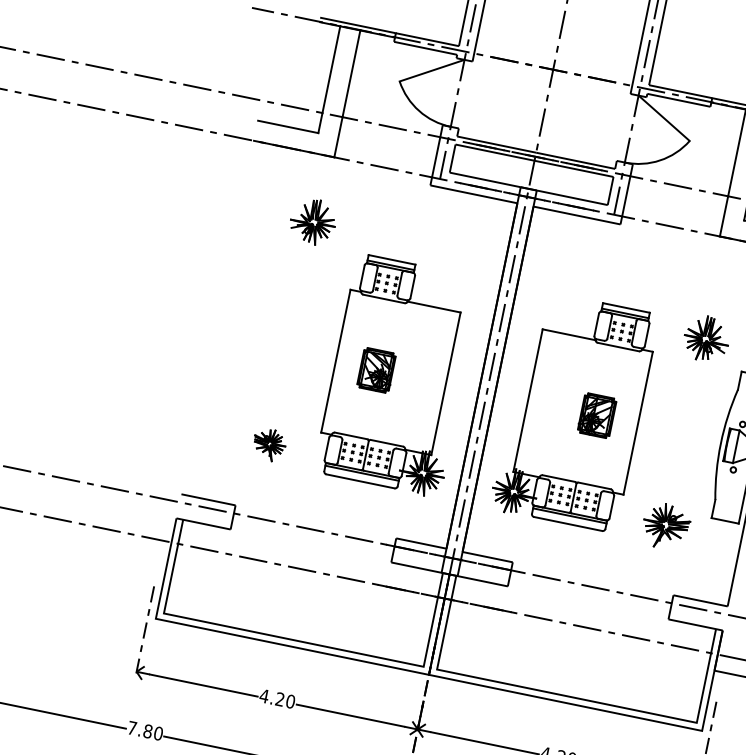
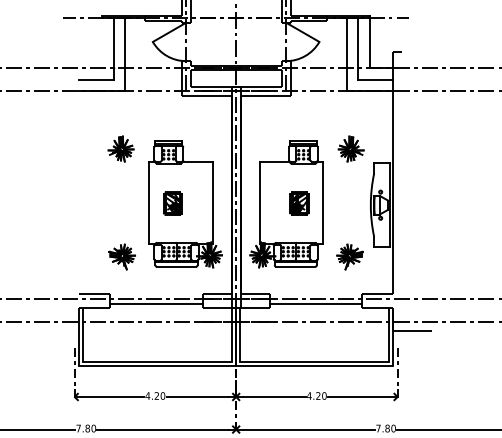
part: (312, 220) -> (120, 148), moved
part: (268, 443) -> (121, 256), size x1.43
line: (312, 538) -> (156, 303), added
line: (589, 595) -> (315, 303), added

